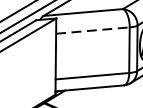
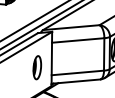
line: (93, 30) -> (78, 40), dashed -> solid
part: (35, 68) -> (37, 67), added

